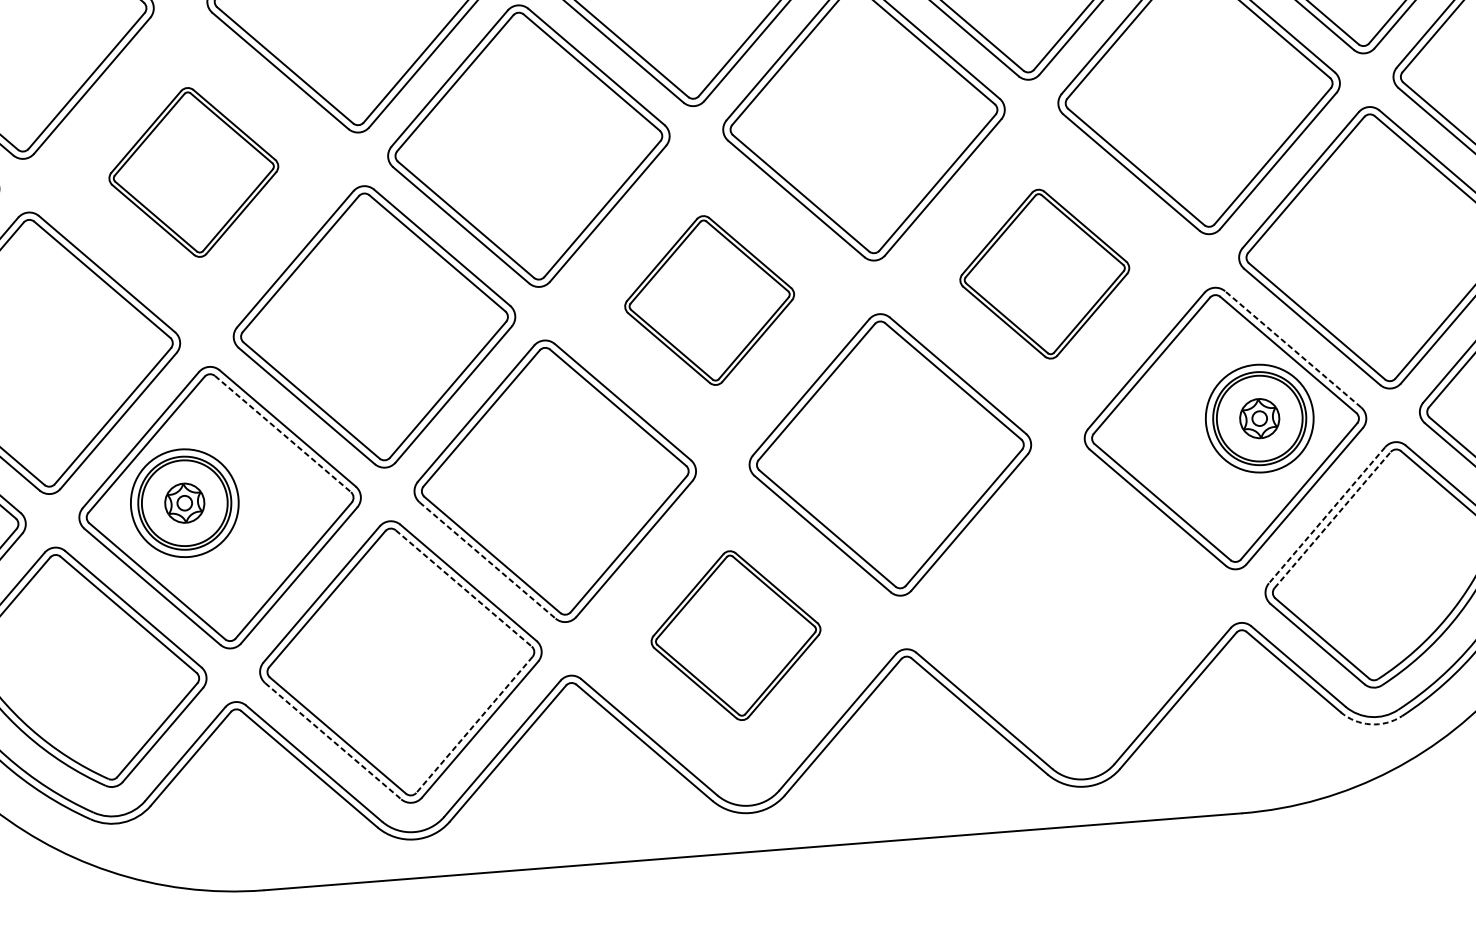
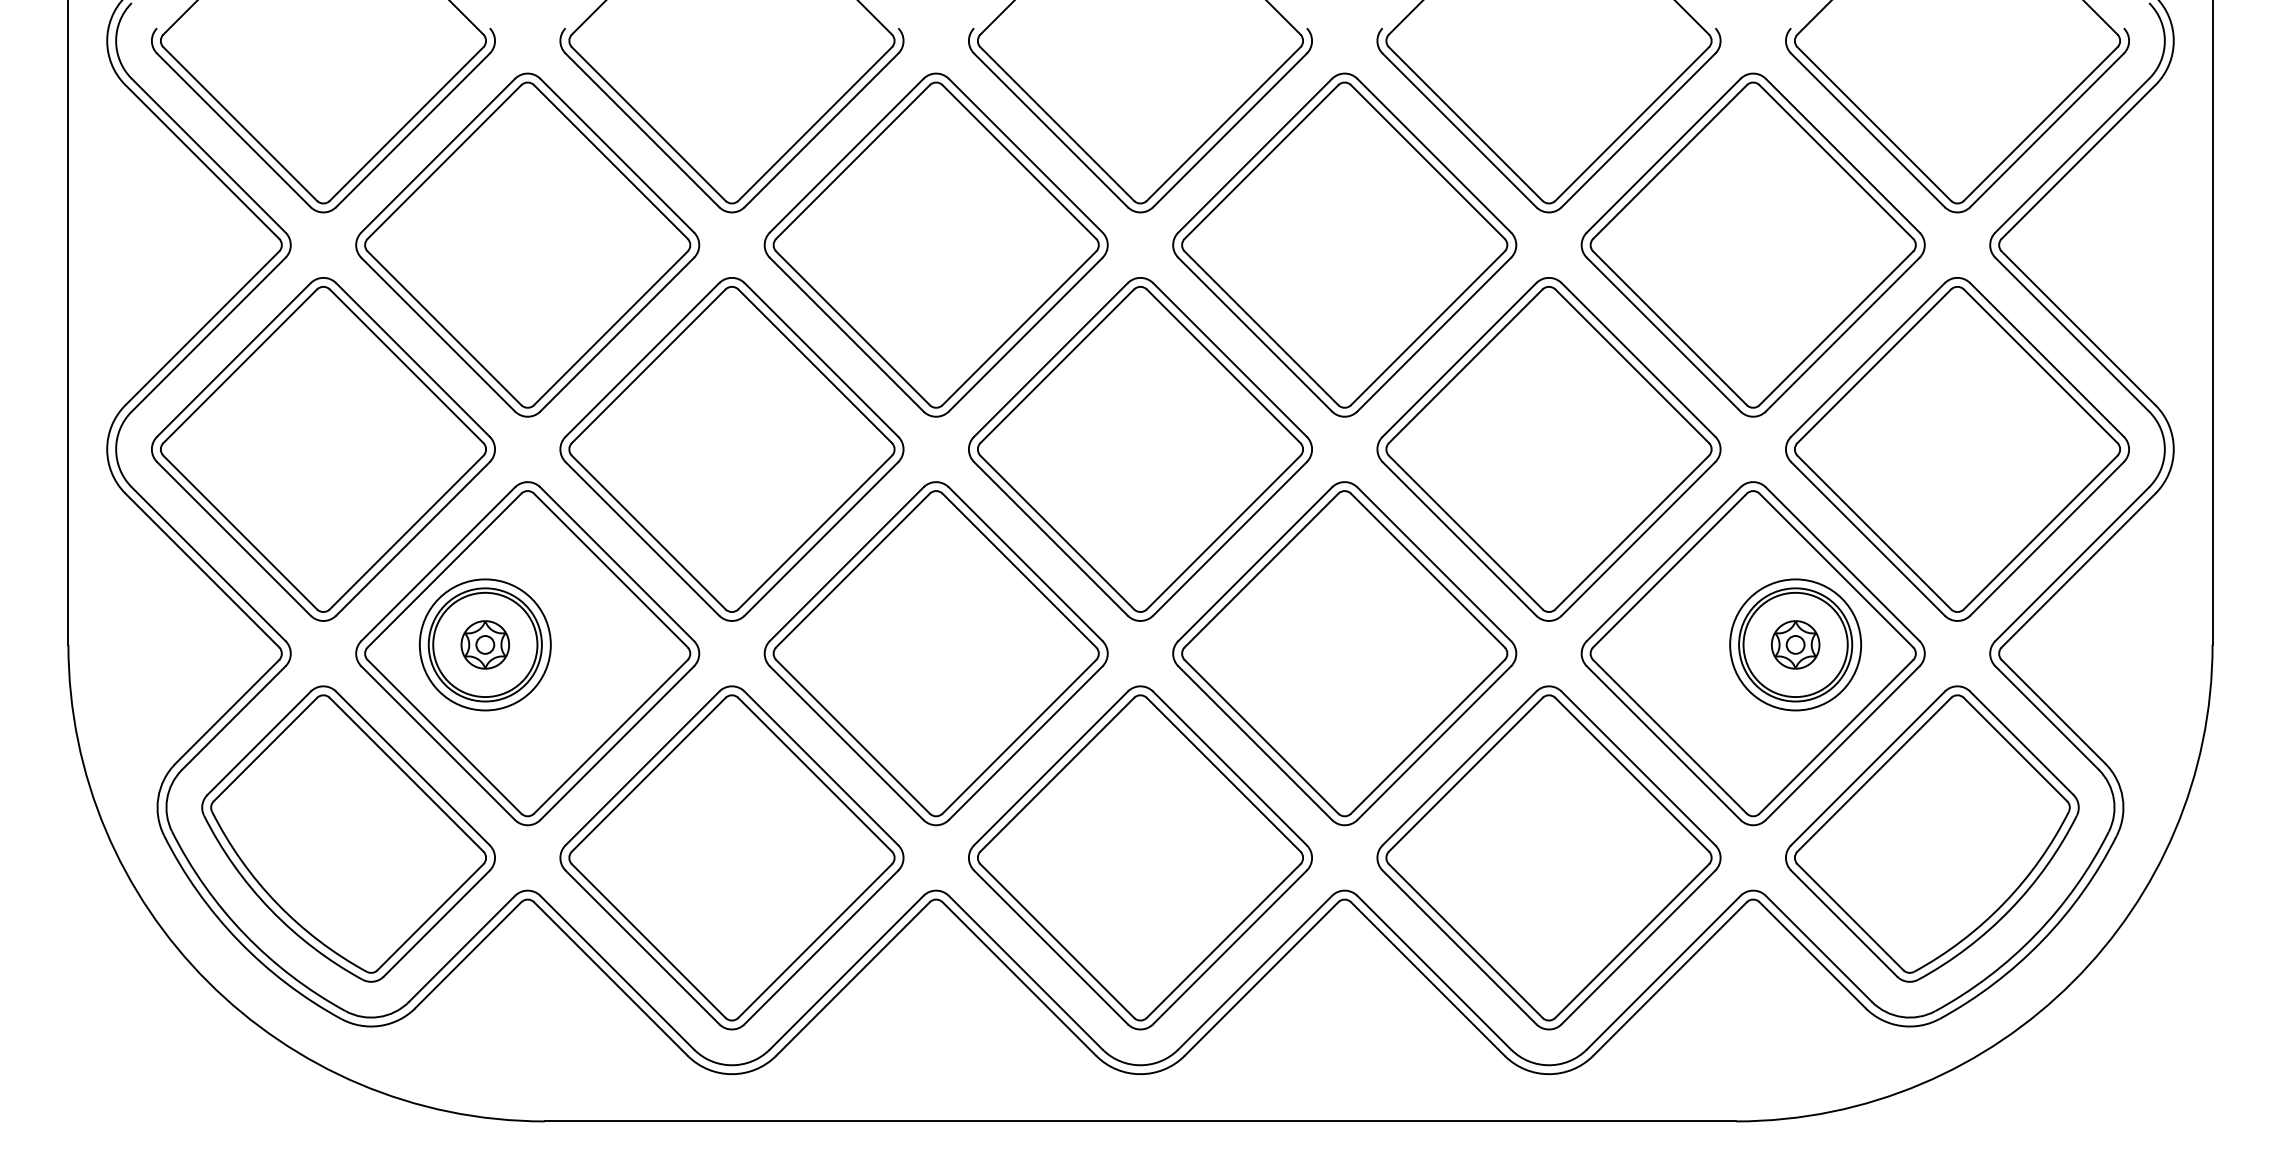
part: (193, 172) -> (527, 244), size x1.67
part: (1044, 274) -> (1548, 449), size x1.67
part: (709, 300) -> (1140, 449), size x1.67
line: (1292, 349) -> (1842, 564), dashed -> solid
line: (282, 434) -> (610, 570), dashed -> solid
line: (1327, 515) -> (1868, 768), dashed -> solid
line: (1332, 519) -> (1874, 774), dashed -> solid
line: (487, 560) -> (846, 743), dashed -> solid
line: (464, 588) -> (815, 774), dashed -> solid
part: (1070, 608) -> (1548, 857), added
part: (736, 635) -> (1140, 857), size x1.67
arc: (1370, 724) -> (1900, 1025), dashed -> solid
line: (474, 725) -> (815, 941), dashed -> solid
line: (333, 741) -> (642, 947), dashed -> solid

